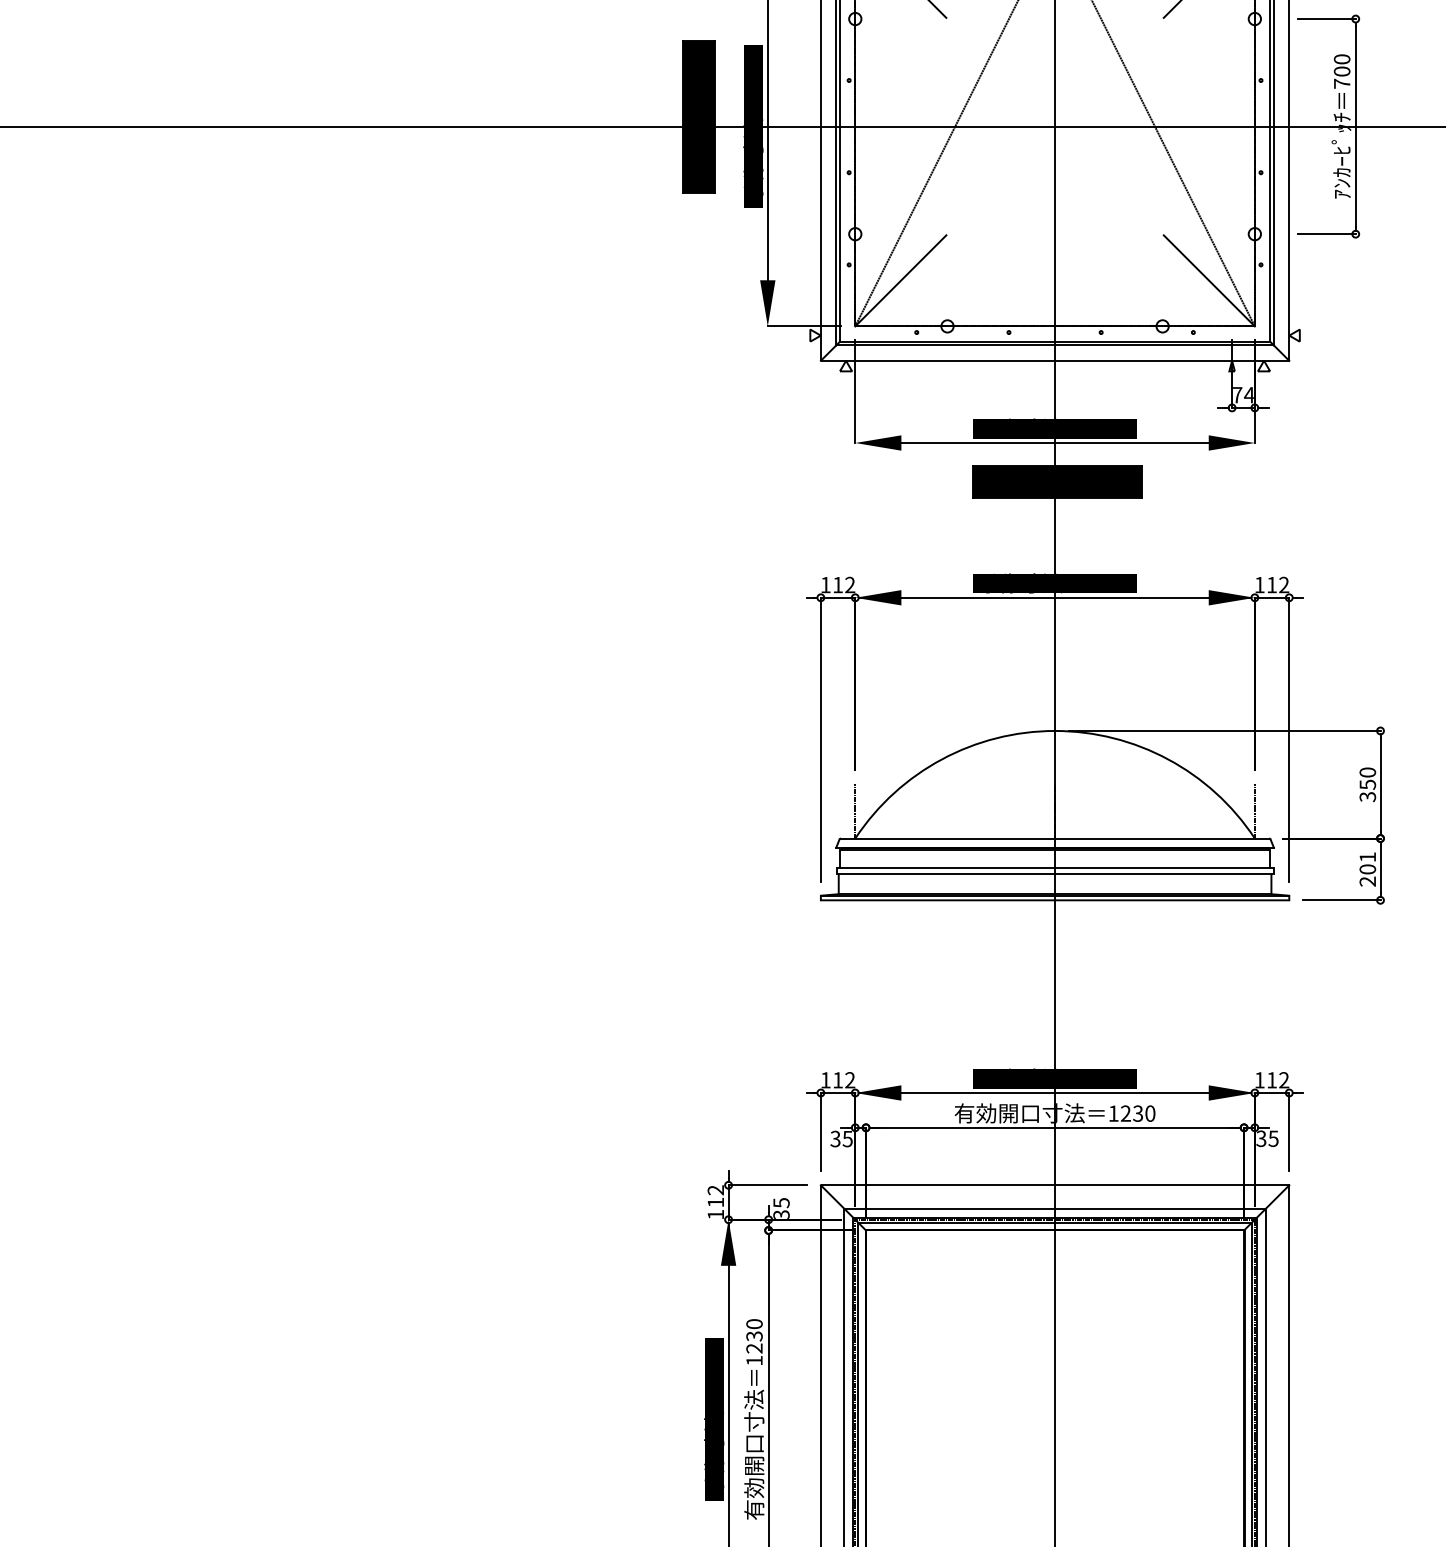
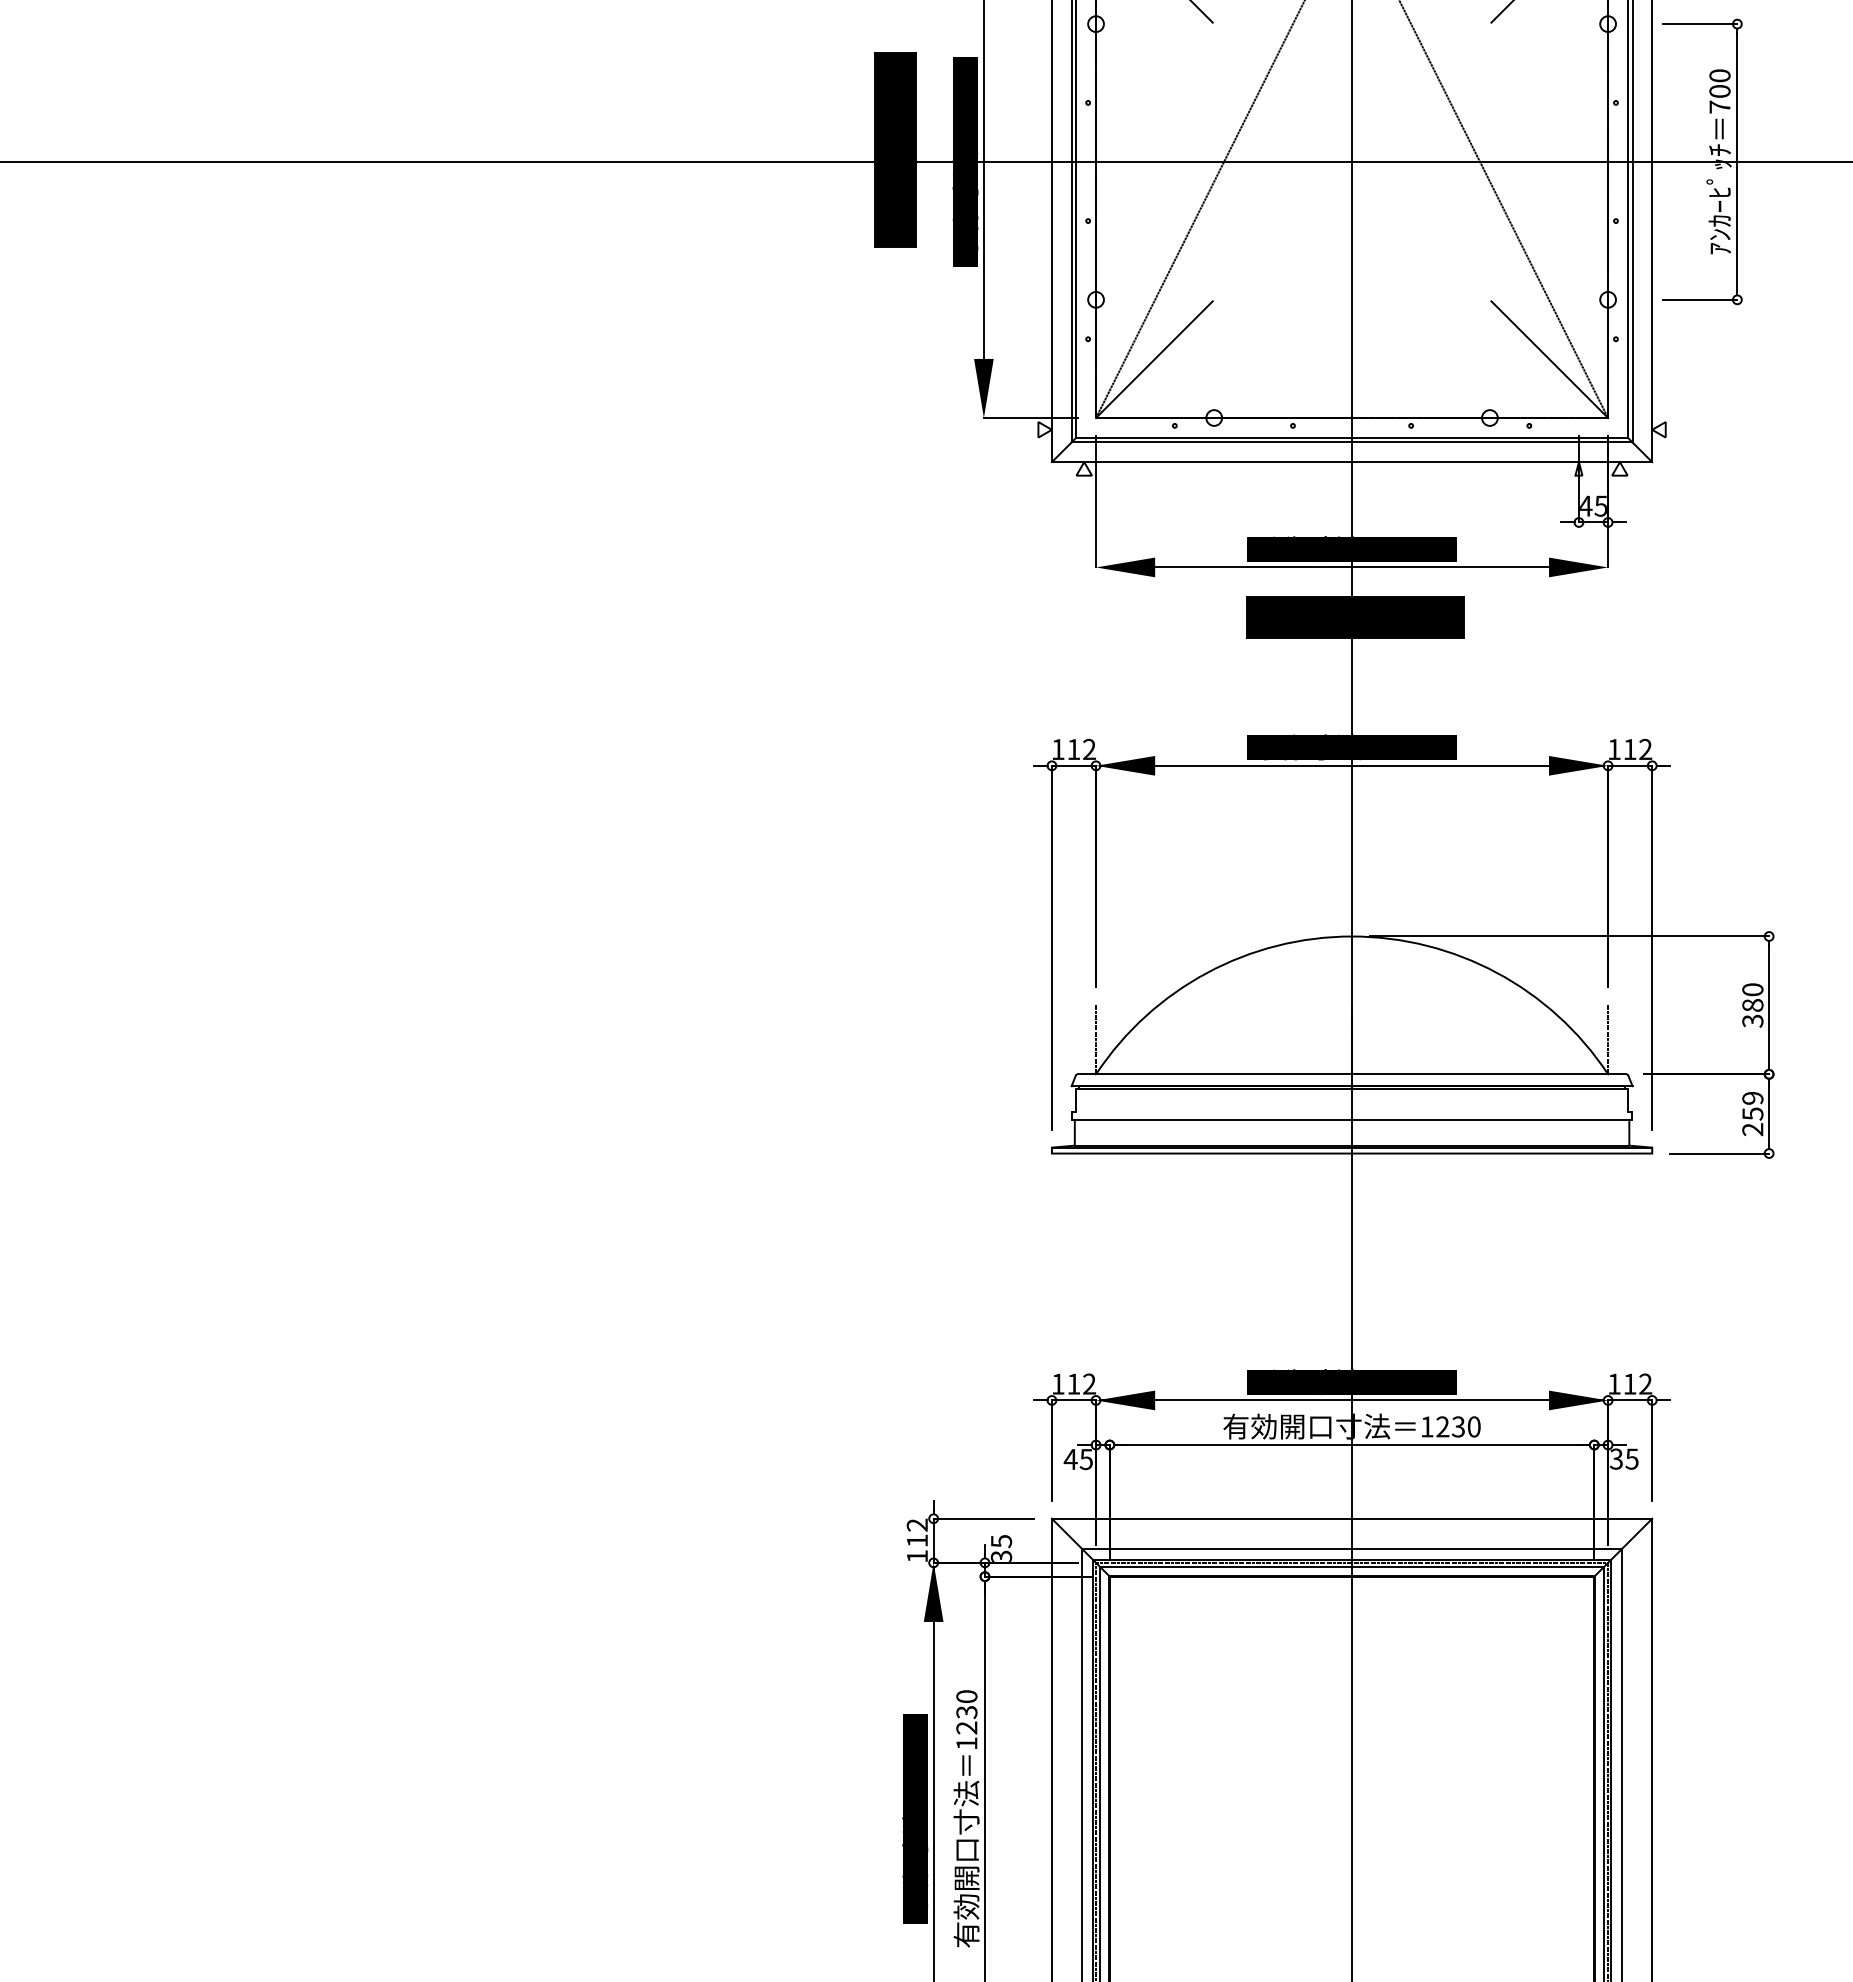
text: (1243, 394) -> (1593, 505), 74 -> 45
text: (1367, 784) -> (1752, 1005), 350 -> 380
text: (1367, 863) -> (1752, 1106), 201 -> 259
line: (1055, 867) -> (1352, 1111), removed
text: (835, 1139) -> (1070, 1459), 35 -> 45

